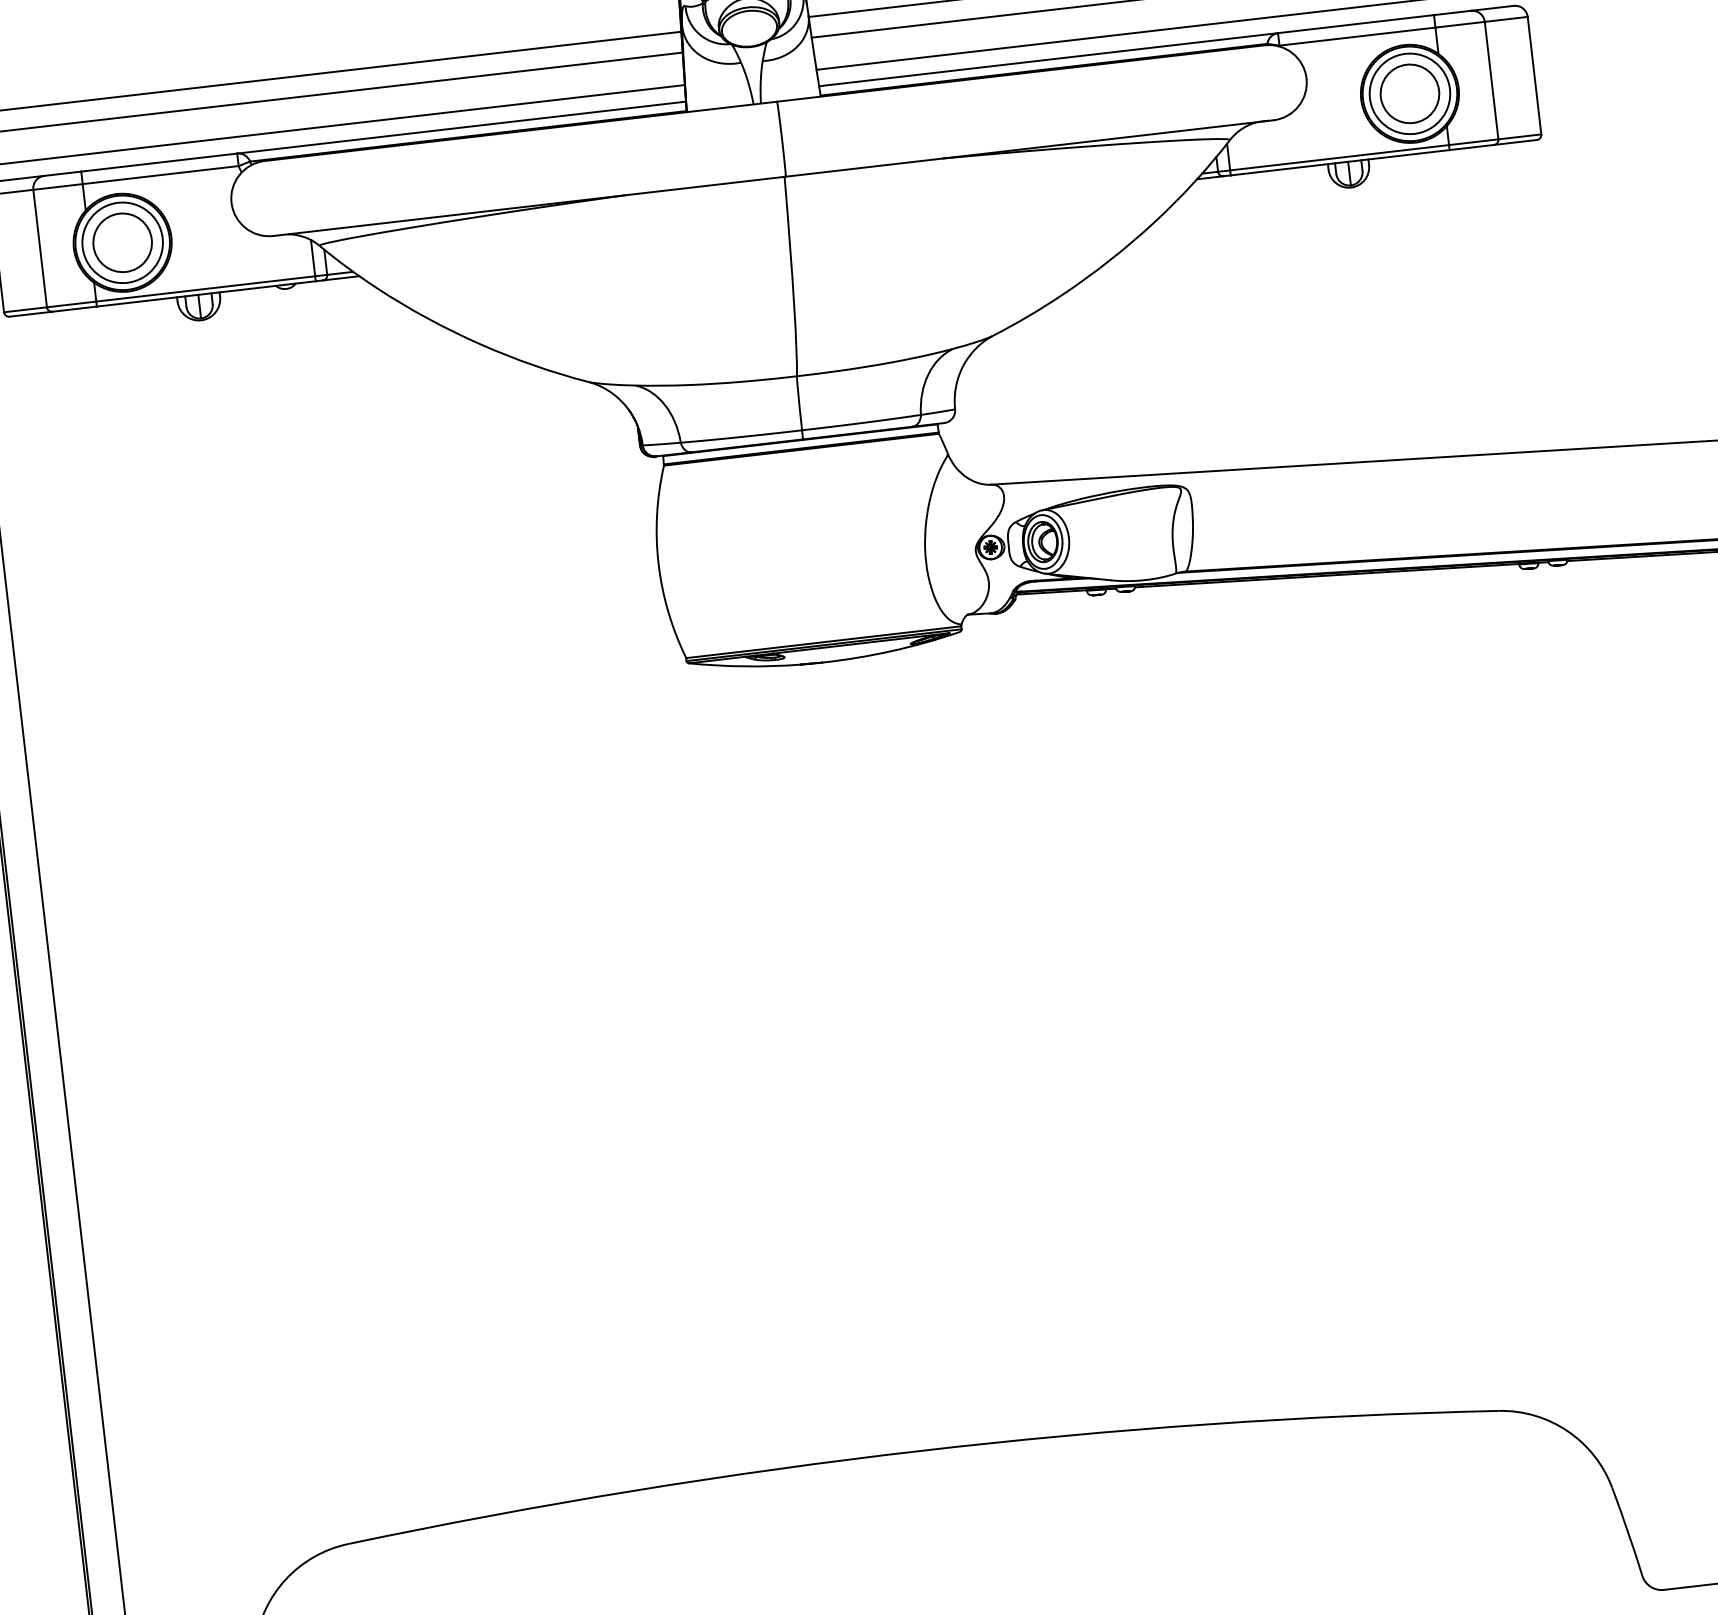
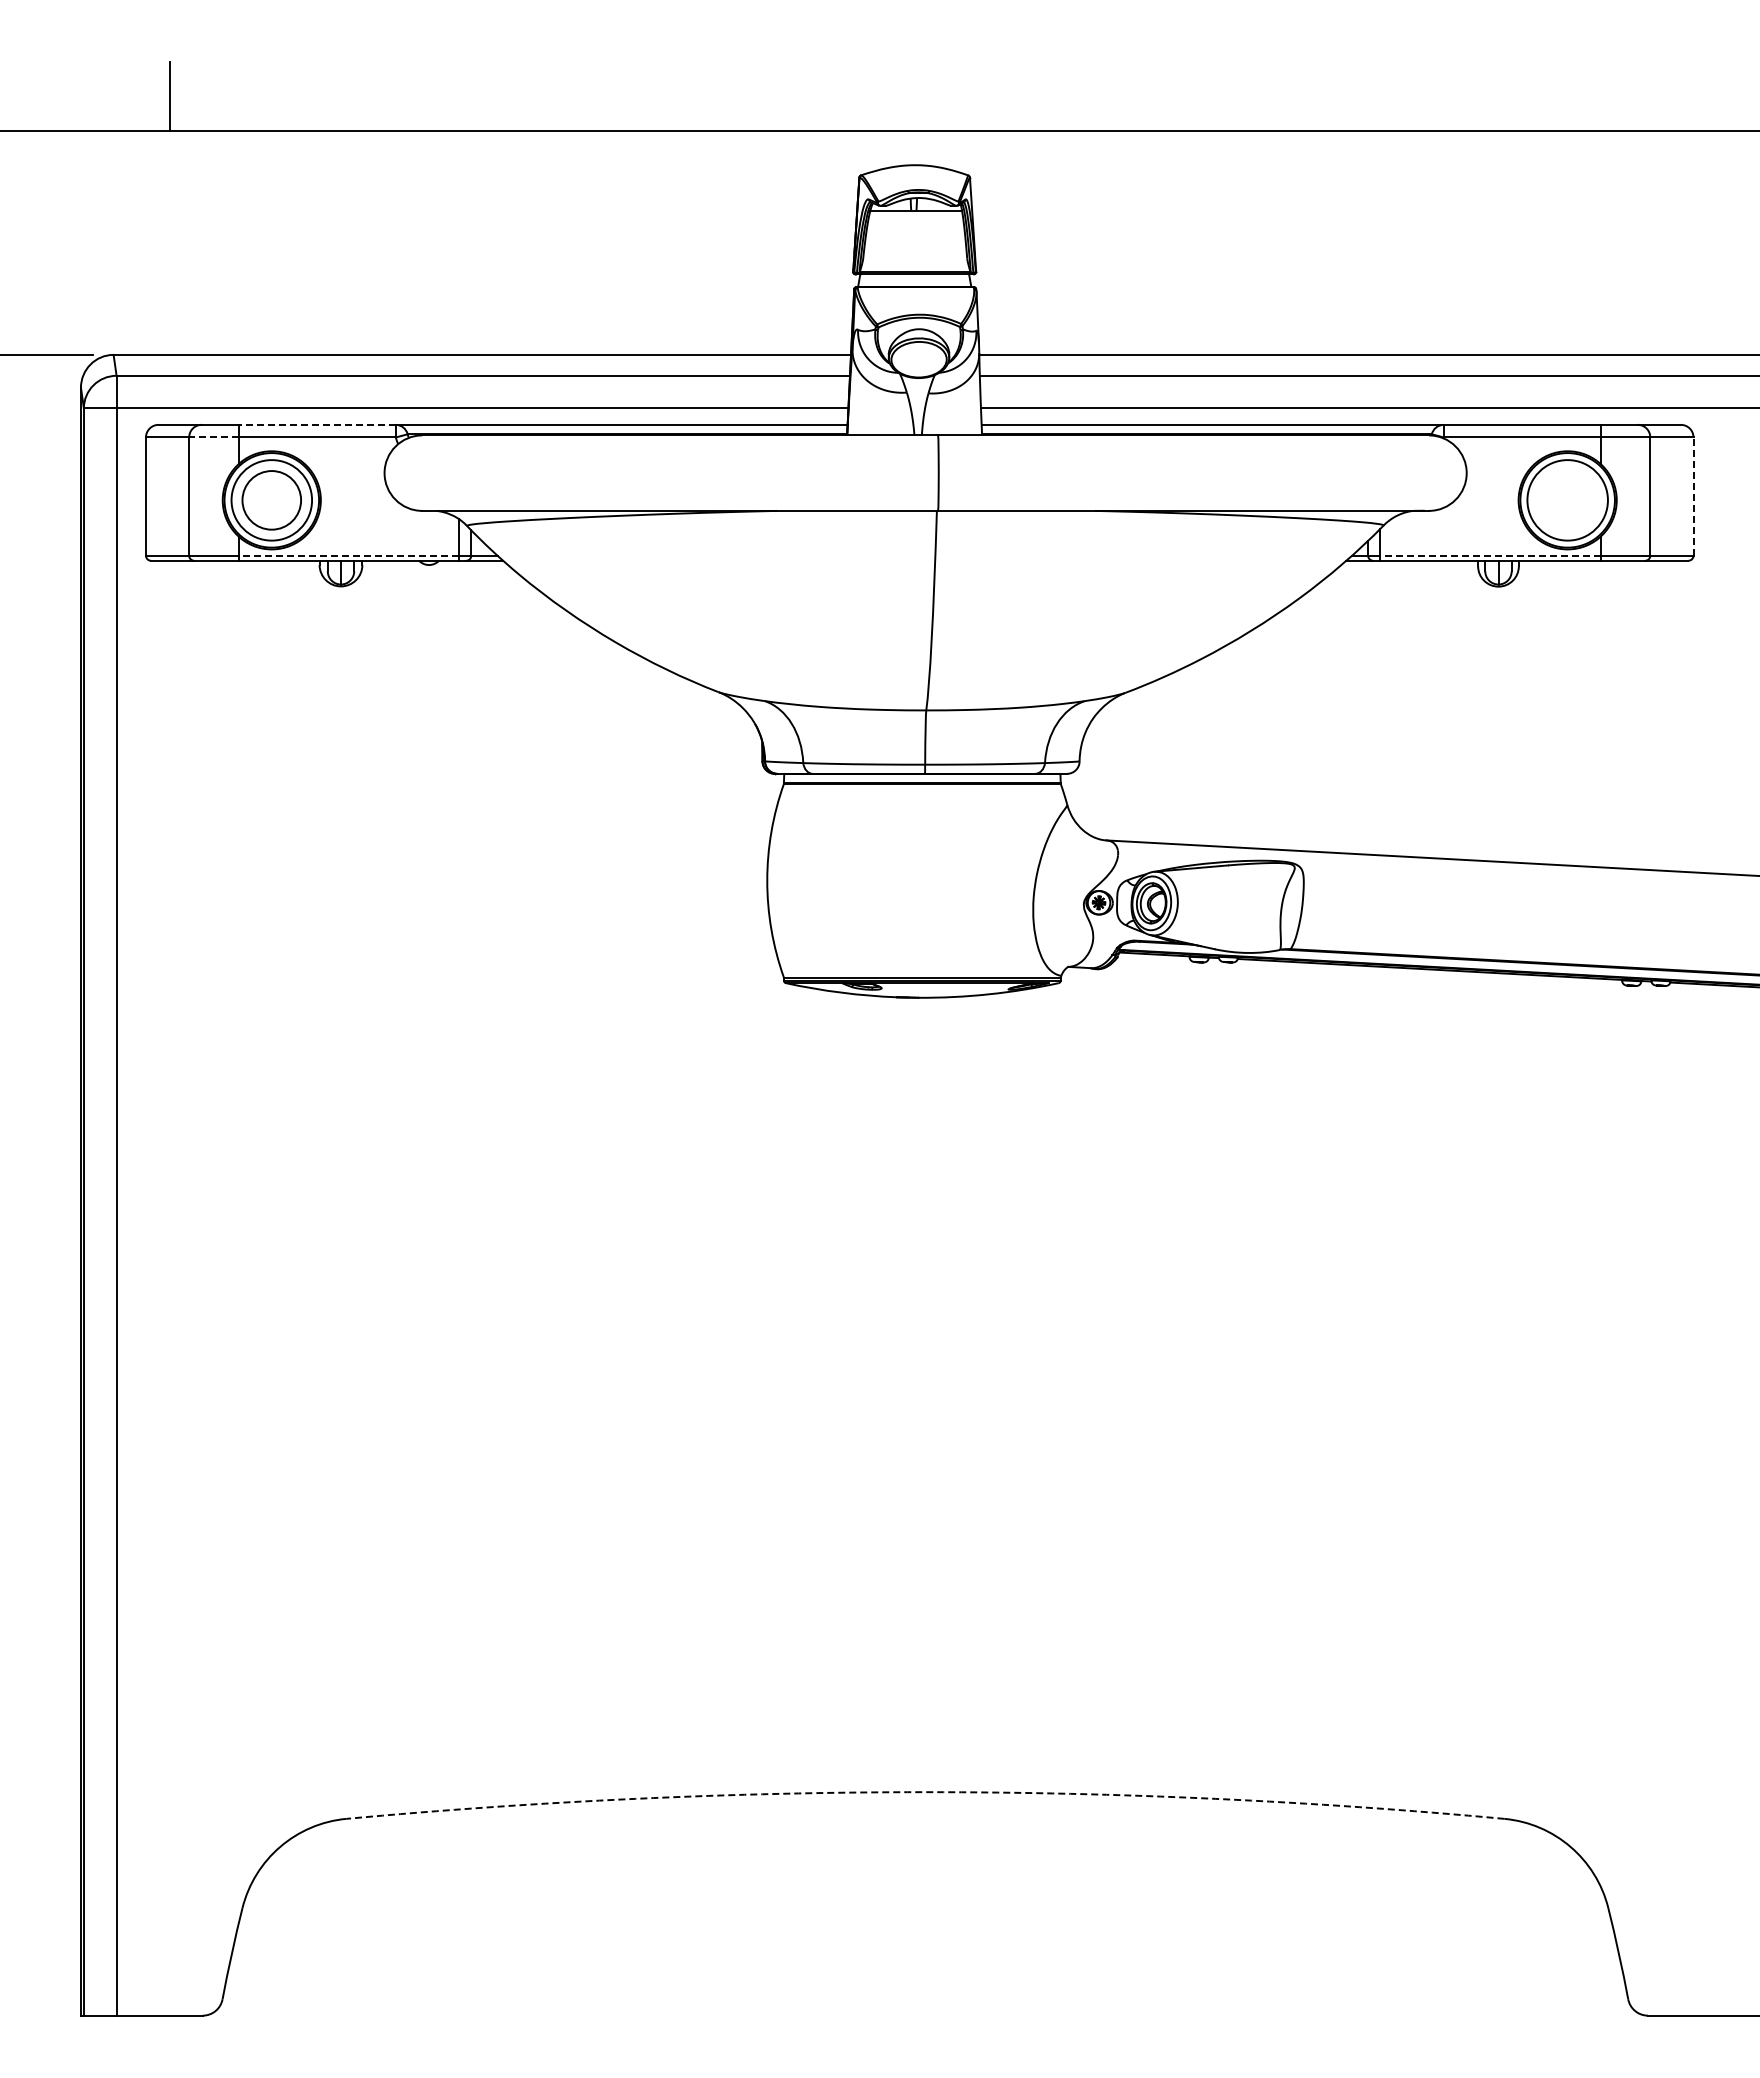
line: (1534, 75) -> (1693, 496), solid -> dashed
circle: (1409, 94) -> (1567, 500), removed
line: (1338, 157) -> (1489, 555), solid -> dashed
line: (158, 162) -> (316, 424), solid -> dashed
line: (58, 186) -> (214, 437), solid -> dashed
line: (205, 288) -> (348, 555), solid -> dashed
arc: (920, 1451) -> (925, 1792), solid -> dashed

